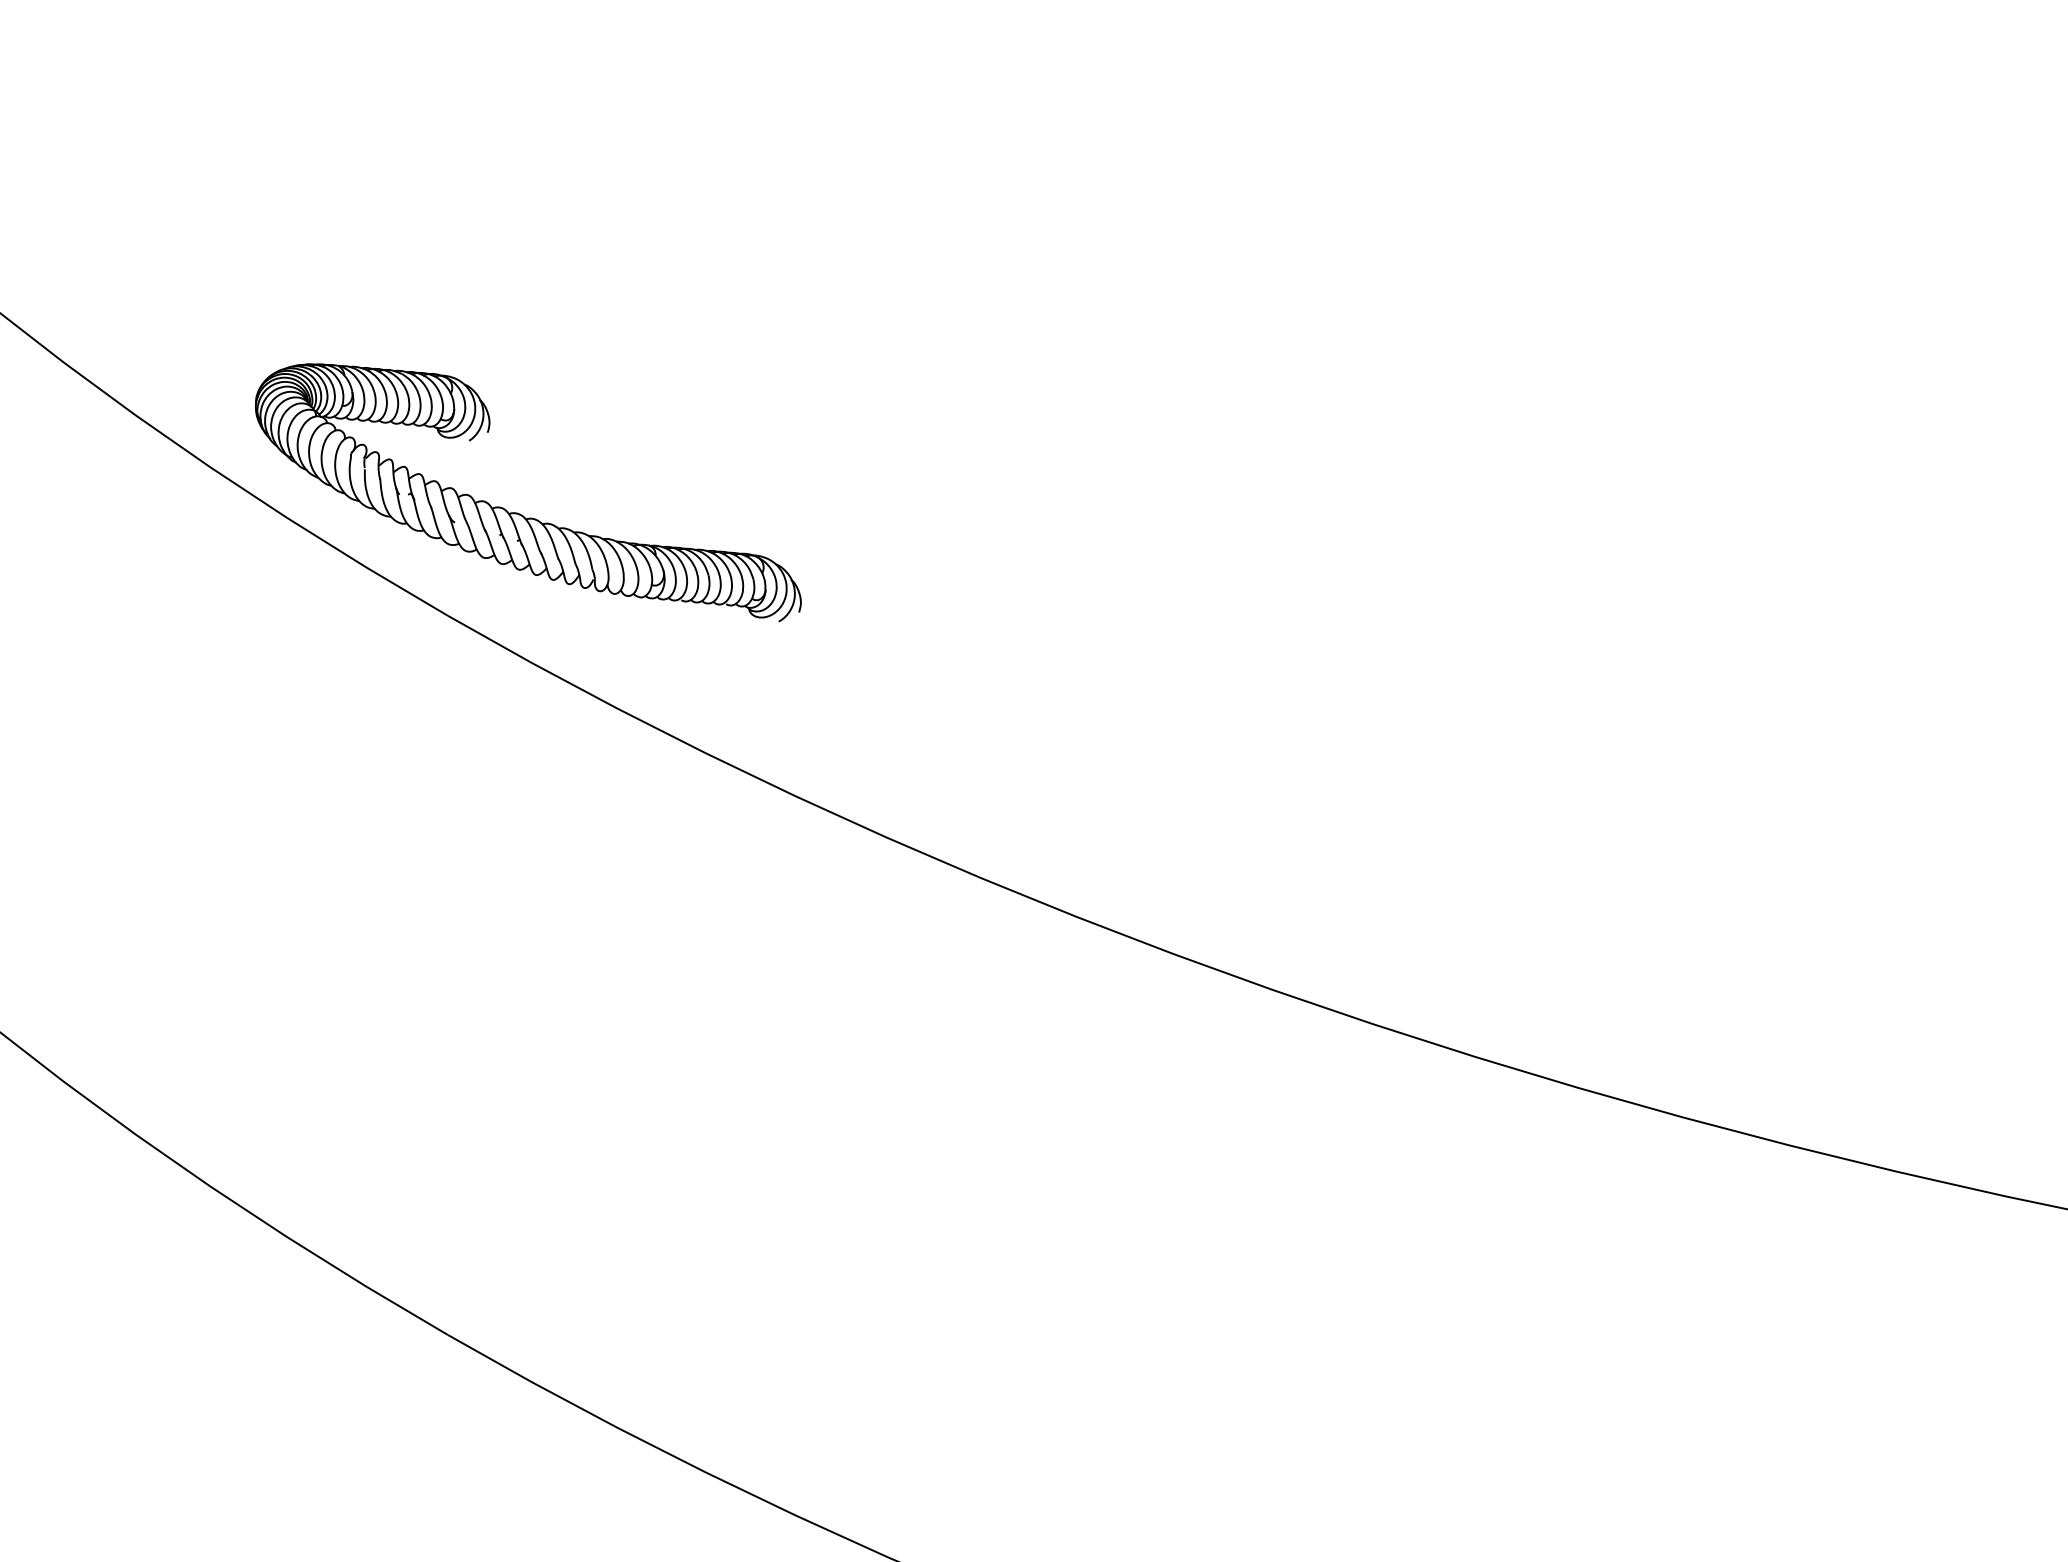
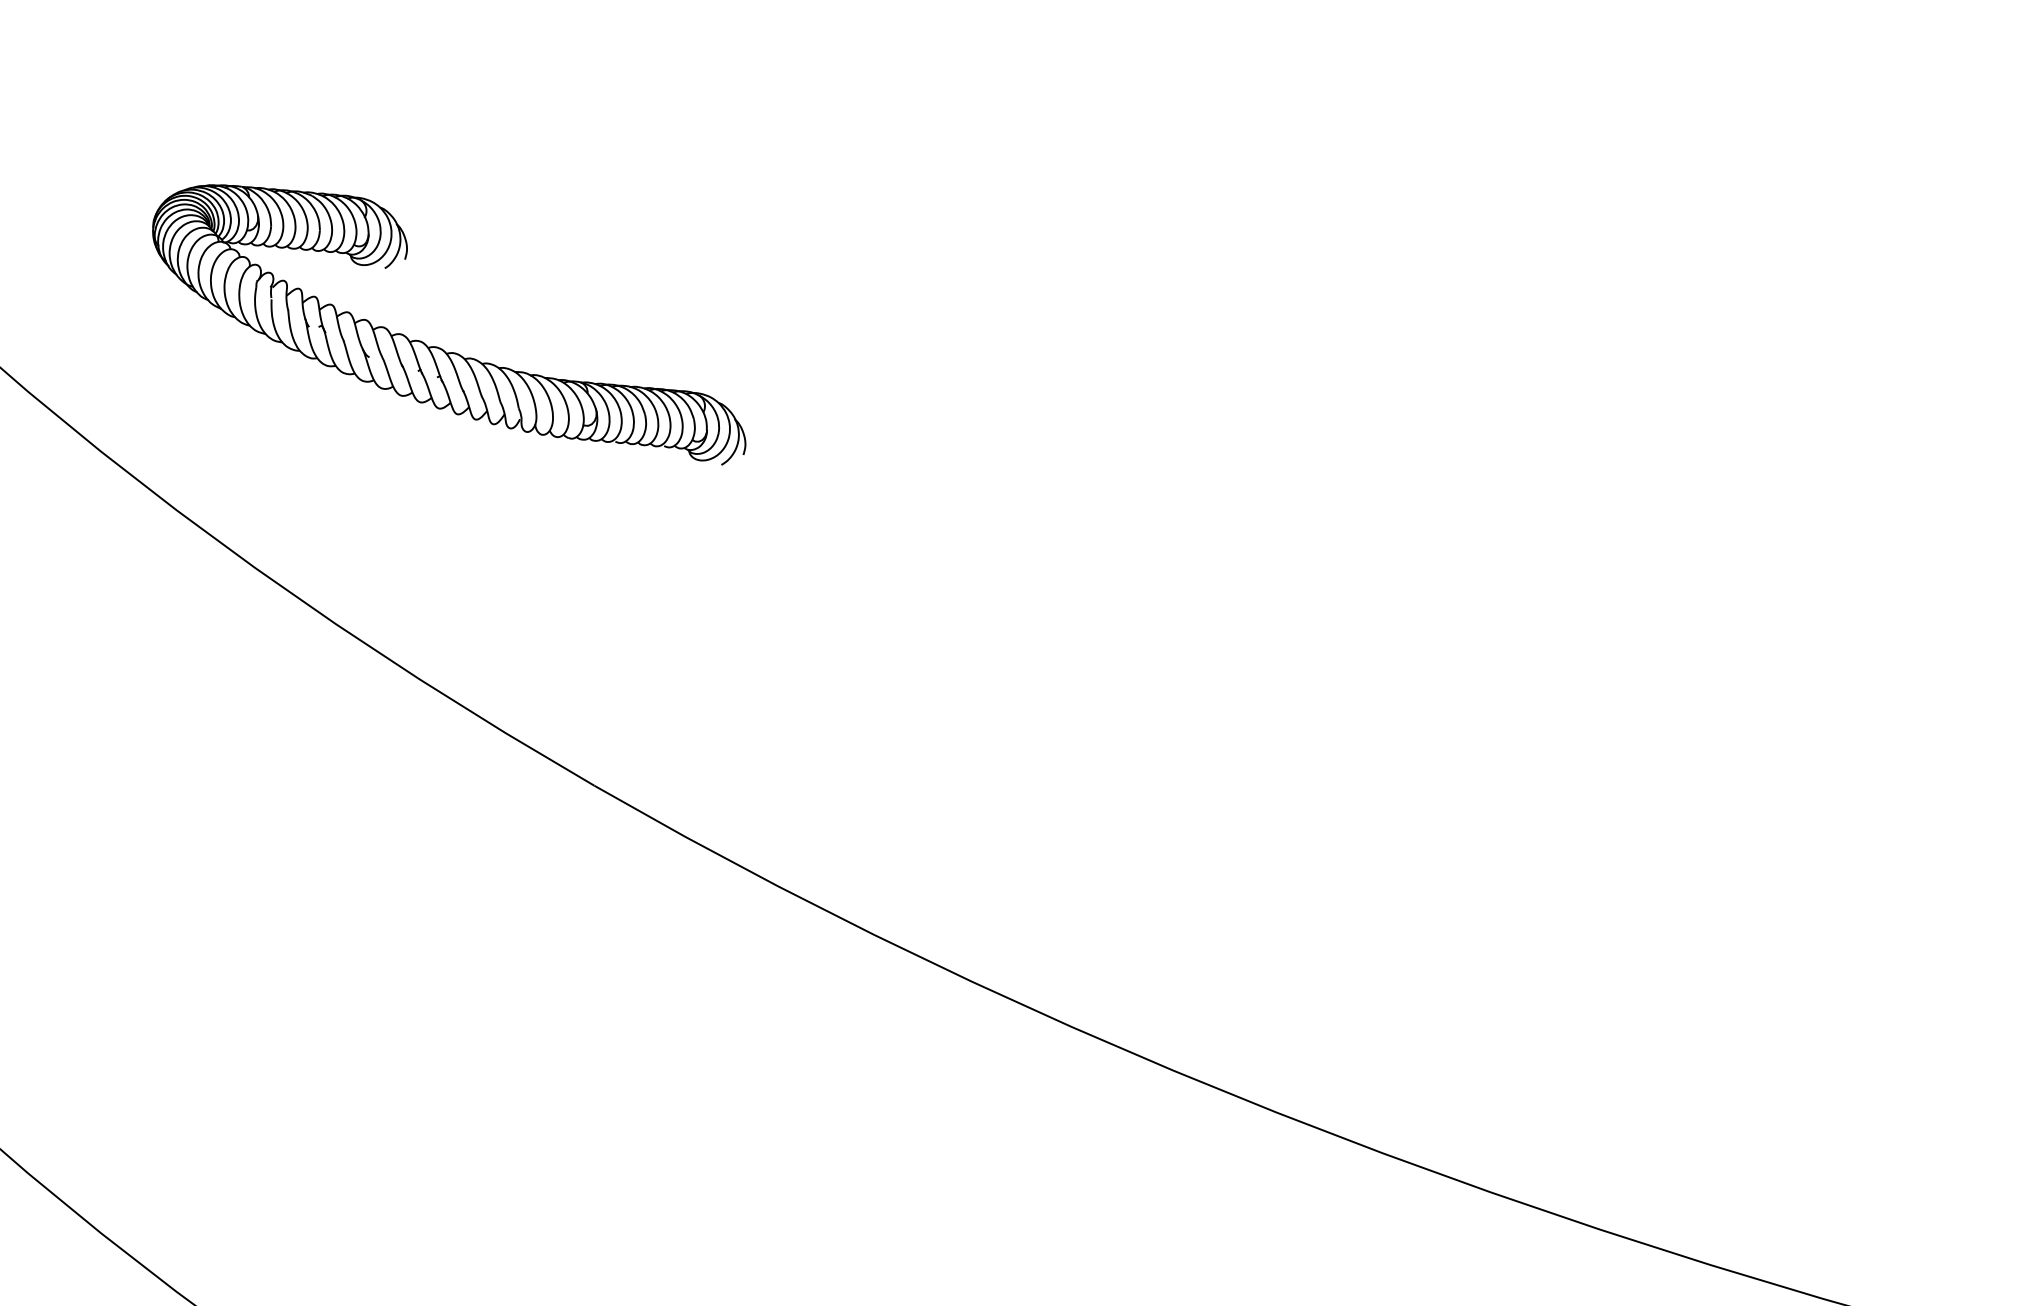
part: (520, 513) -> (440, 347), moved

